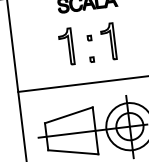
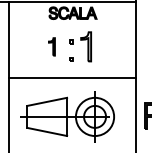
part: (65, 46) -> (51, 46), size x0.6

